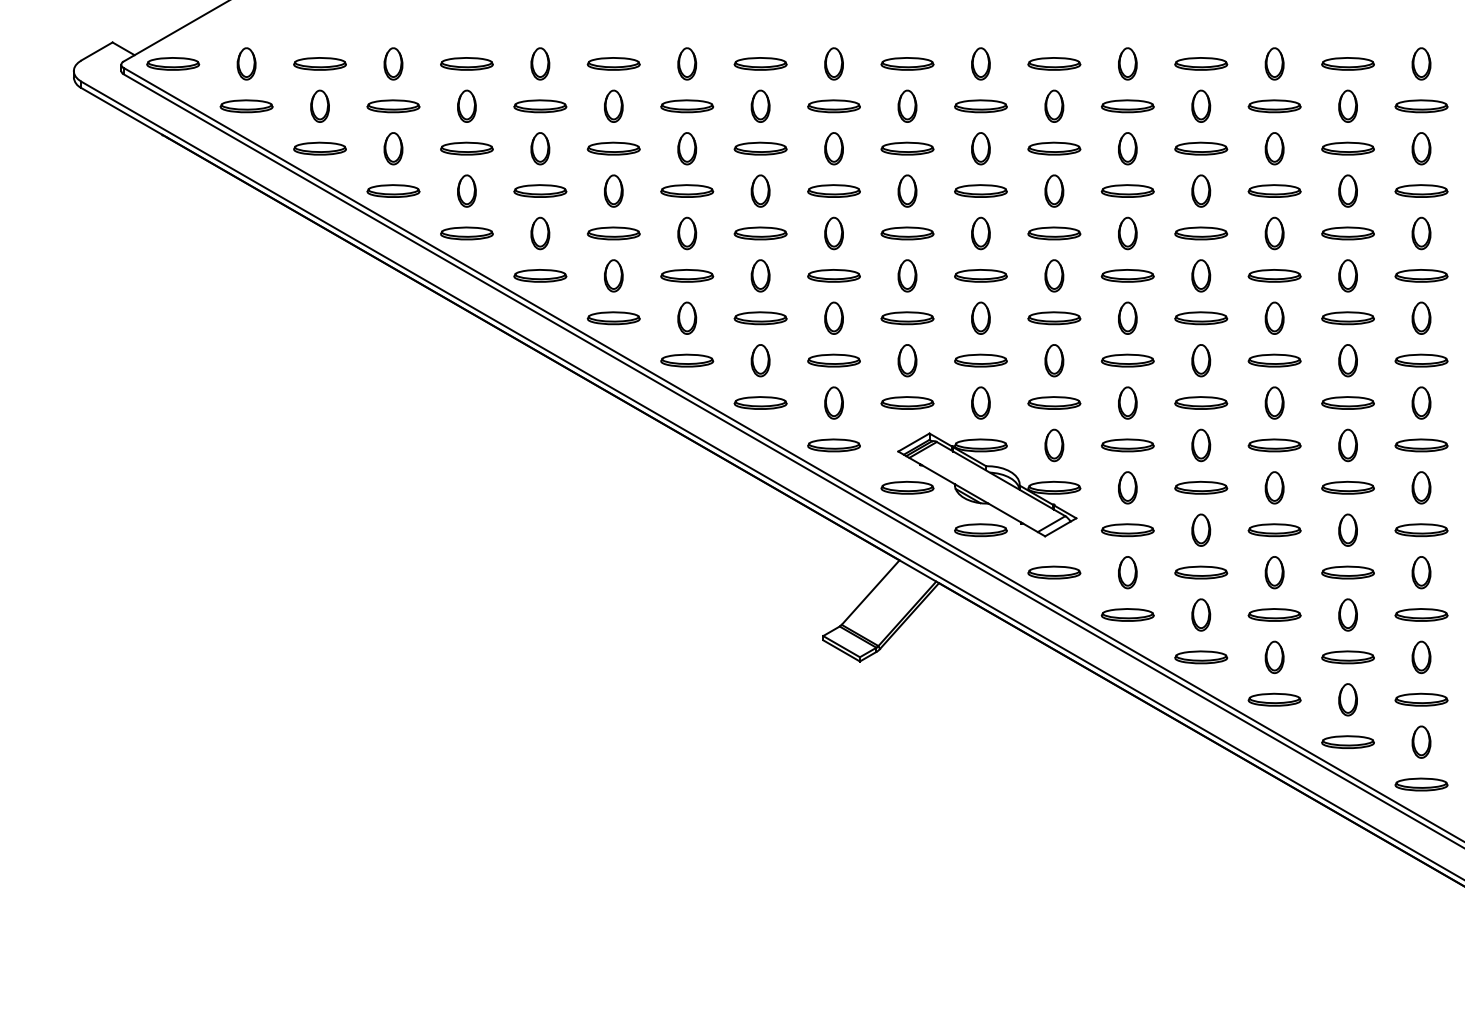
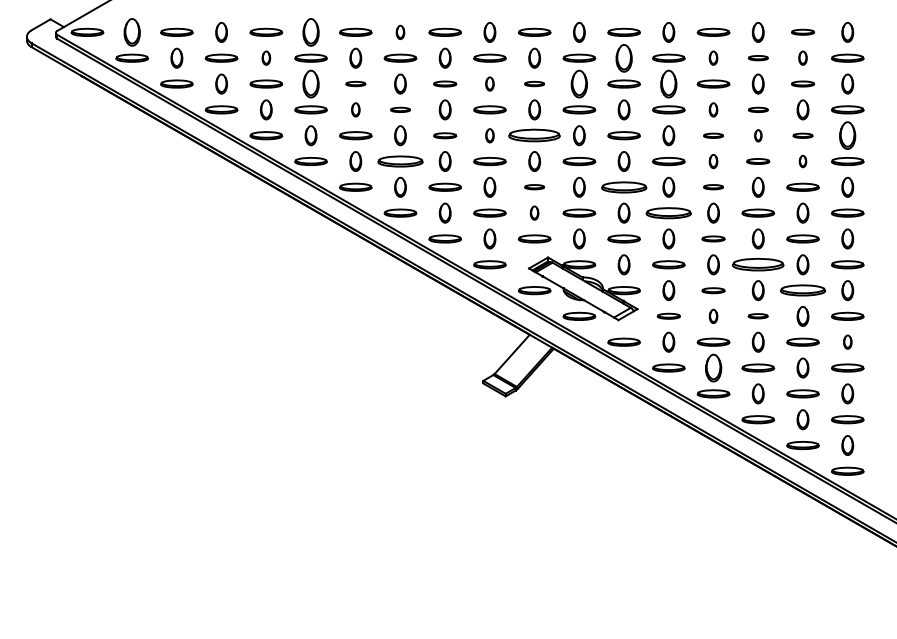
part: (1347, 62) -> (802, 31), size x0.7
part: (245, 64) -> (131, 32), size x1.4
part: (539, 64) -> (310, 32), size x1.4
part: (687, 64) -> (400, 32), size x0.7
part: (467, 105) -> (266, 57), size x0.7
part: (1053, 105) -> (623, 57), size x1.4
part: (1201, 105) -> (713, 57), size x0.7
part: (1275, 105) -> (758, 57), size x0.6
part: (1347, 105) -> (802, 57), size x0.7
part: (539, 147) -> (310, 83), size x1.4
part: (613, 147) -> (355, 83), size x0.6
part: (759, 147) -> (444, 83), size x0.7
part: (833, 147) -> (489, 83), size x0.7
part: (907, 147) -> (534, 83), size x0.6
part: (981, 147) -> (579, 83), size x1.4
part: (1127, 147) -> (668, 83), size x1.4
part: (1347, 147) -> (802, 83), size x0.7
part: (613, 190) -> (355, 109), size x0.7
part: (687, 190) -> (400, 109), size x0.6
part: (1201, 190) -> (713, 109), size x0.7
part: (1275, 190) -> (758, 109), size x0.6
part: (759, 233) -> (444, 135), size x0.7
part: (833, 233) -> (489, 135), size x0.7
part: (907, 233) -> (534, 135), size x1.6
part: (1201, 233) -> (713, 135), size x0.6
part: (1275, 233) -> (758, 135), size x0.6
part: (1347, 233) -> (802, 135), size x0.6
part: (1421, 233) -> (847, 135), size x1.4
part: (687, 275) -> (400, 161), size x1.4
part: (1201, 275) -> (713, 161), size x0.7
part: (1273, 275) -> (757, 161), size x0.7
part: (1347, 275) -> (802, 161), size x0.6
part: (907, 316) -> (534, 186), size x0.6
part: (1053, 316) -> (623, 186), size x1.4
part: (1201, 316) -> (713, 186), size x0.6
part: (907, 359) -> (534, 212), size x0.7
part: (1127, 359) -> (668, 212), size x1.4
part: (1201, 402) -> (713, 238), size x0.7
part: (1275, 444) -> (758, 264), size x1.6
part: (1201, 487) -> (713, 290), size x0.7
part: (1347, 487) -> (802, 290), size x1.4
part: (1127, 528) -> (668, 315), size x0.7
part: (1273, 528) -> (757, 315), size x0.6
part: (1201, 530) -> (713, 316), size x0.7
part: (1421, 571) -> (847, 341), size x0.7
part: (1201, 614) -> (713, 367), size x1.4

